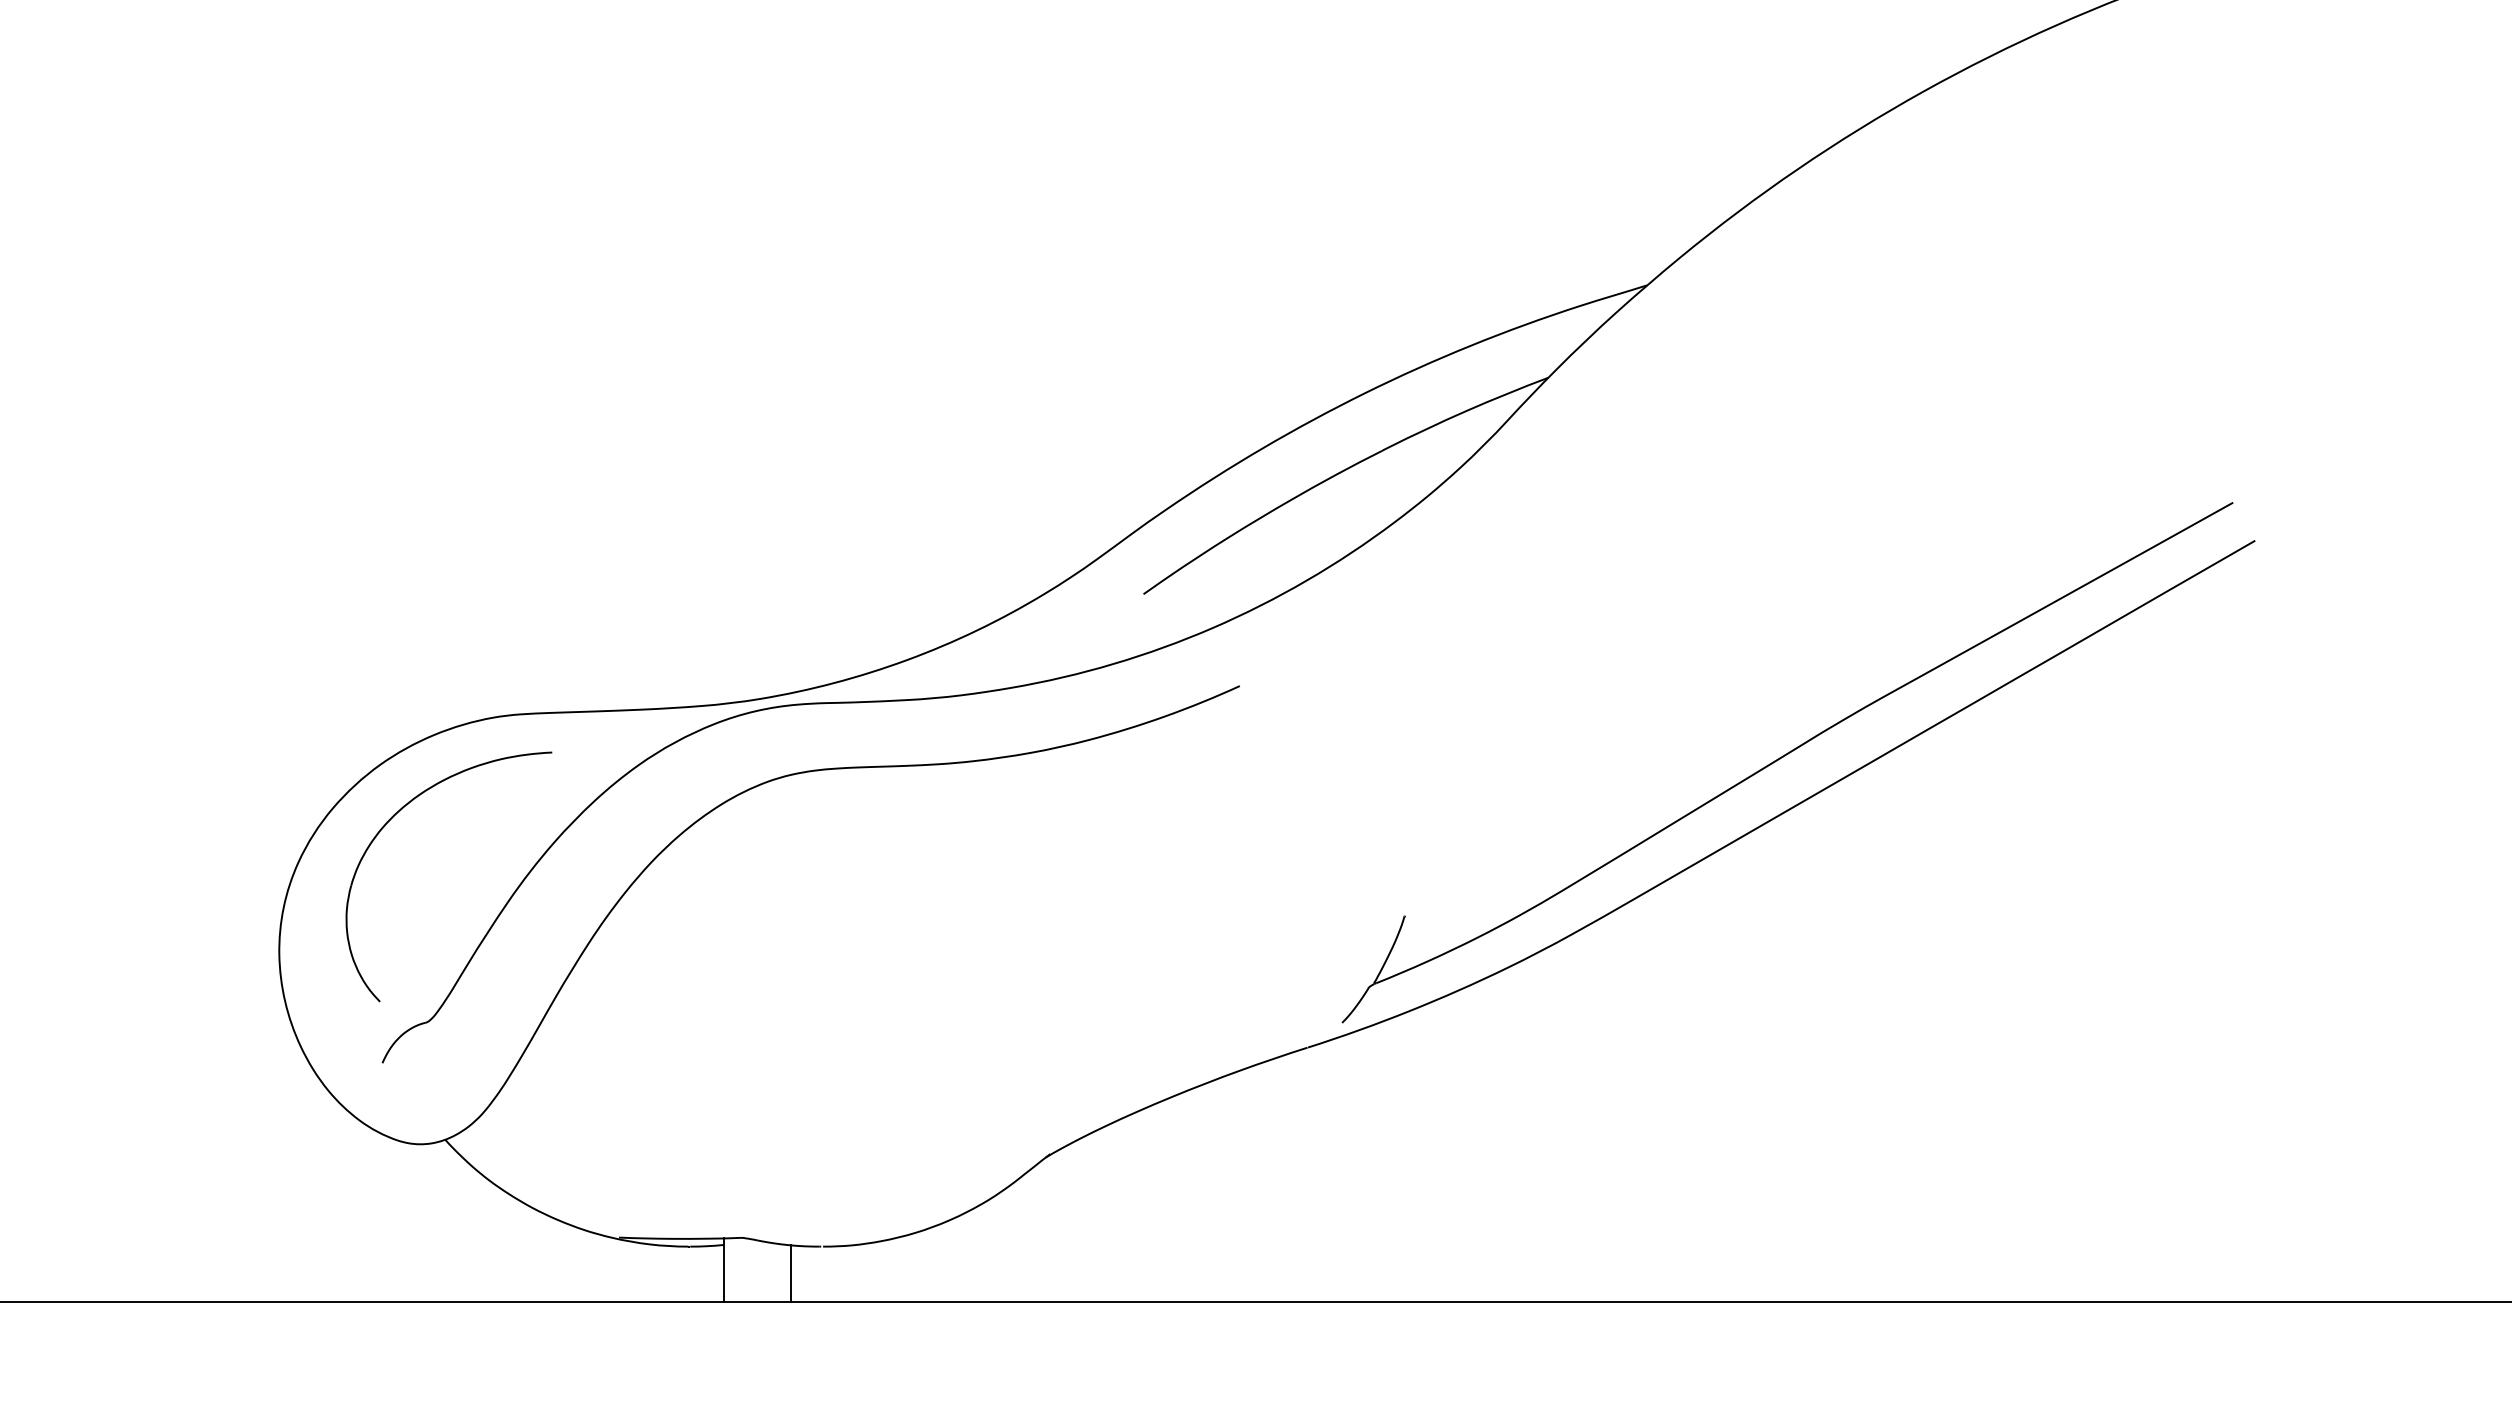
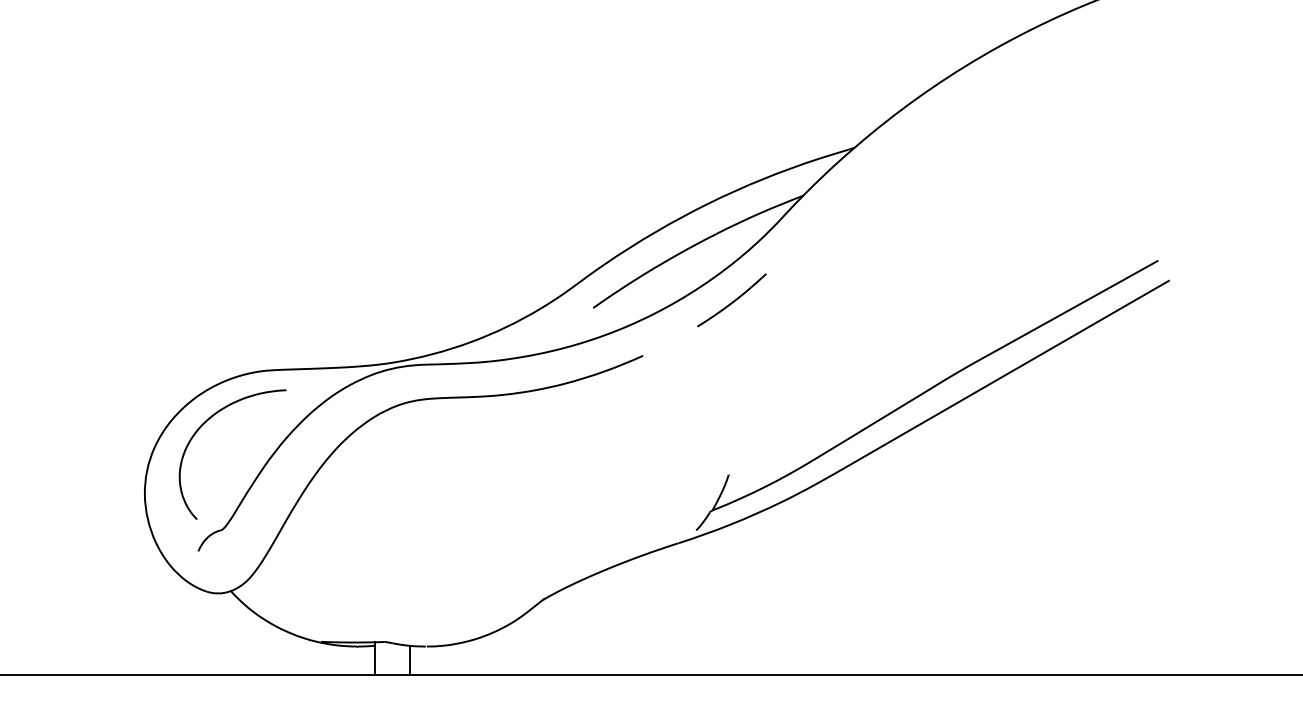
part: (1410, 579) -> (731, 300), added

